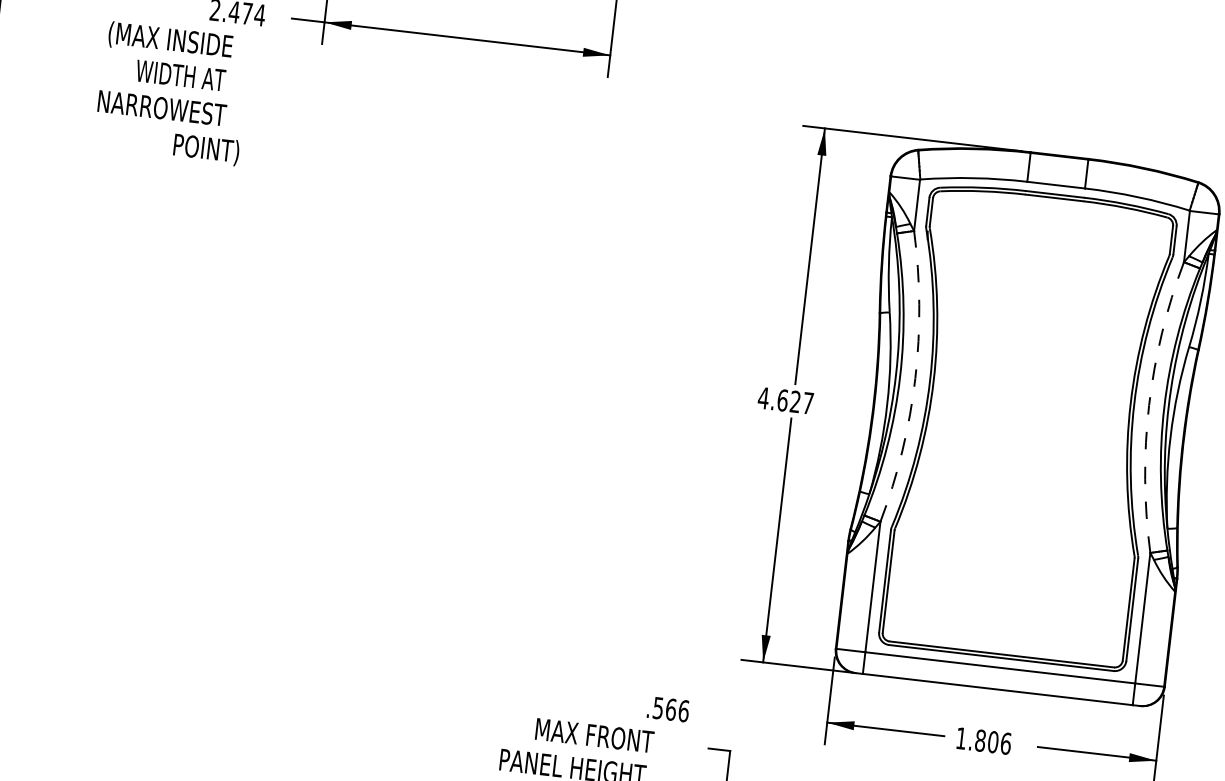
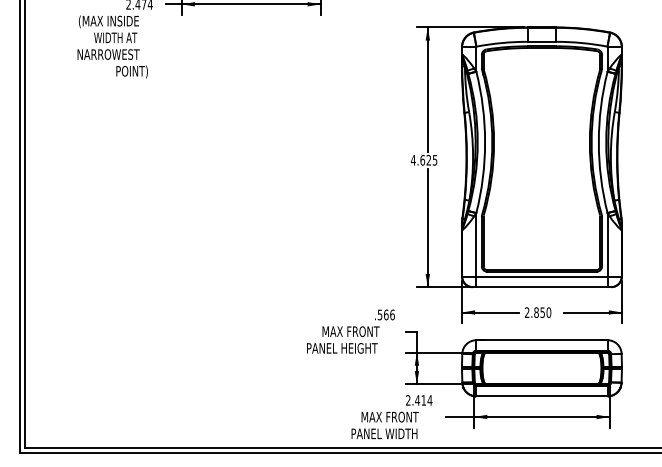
arc: (916, 378) -> (485, 142), dashed -> solid
text: (806, 403) -> (434, 160), 4.627 -> 4.625
arc: (1148, 405) -> (598, 142), dashed -> solid
text: (982, 740) -> (537, 312), 1.806 -> 2.850

